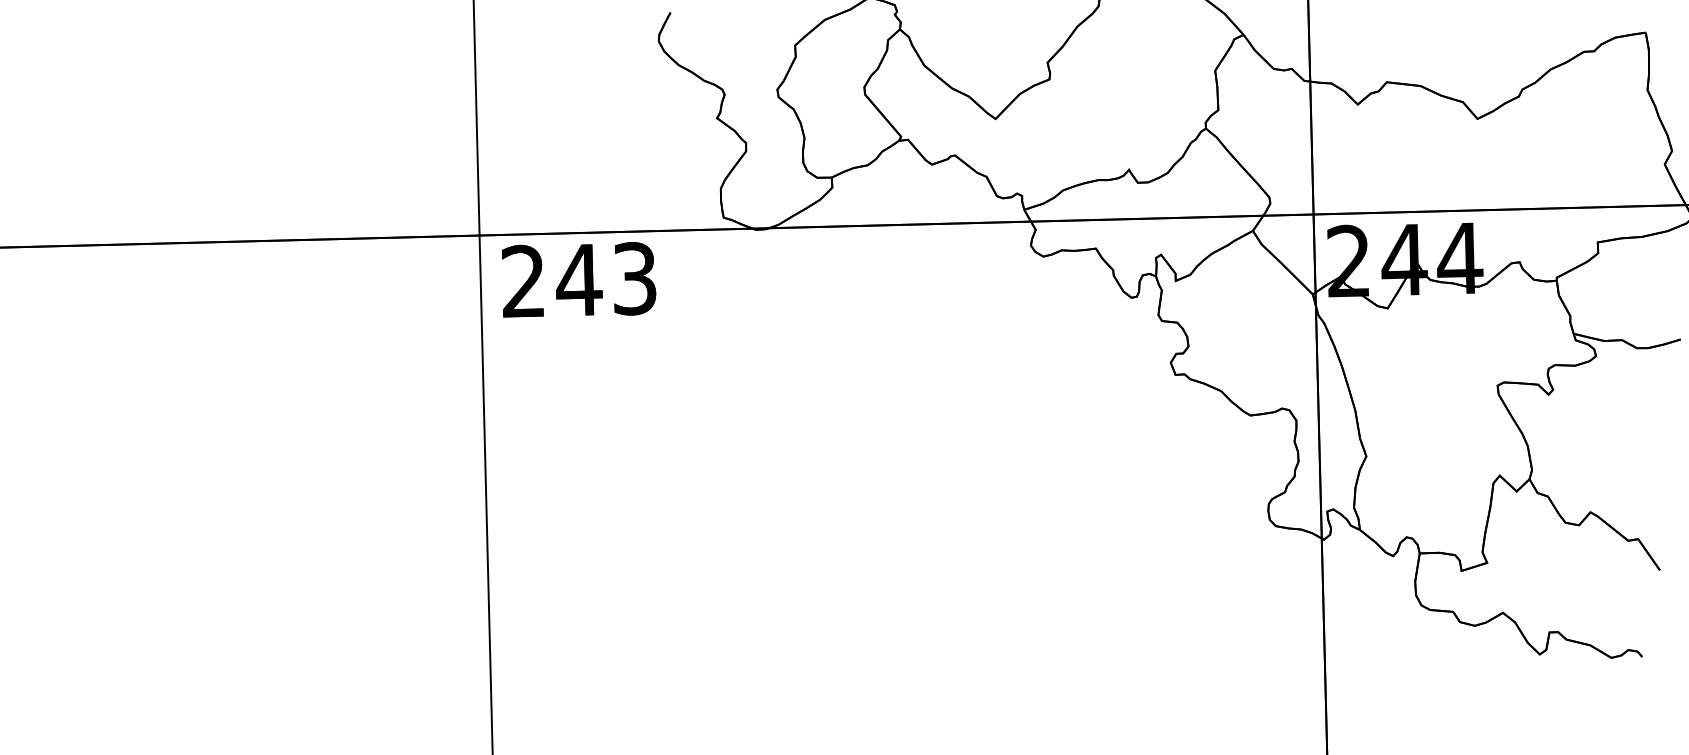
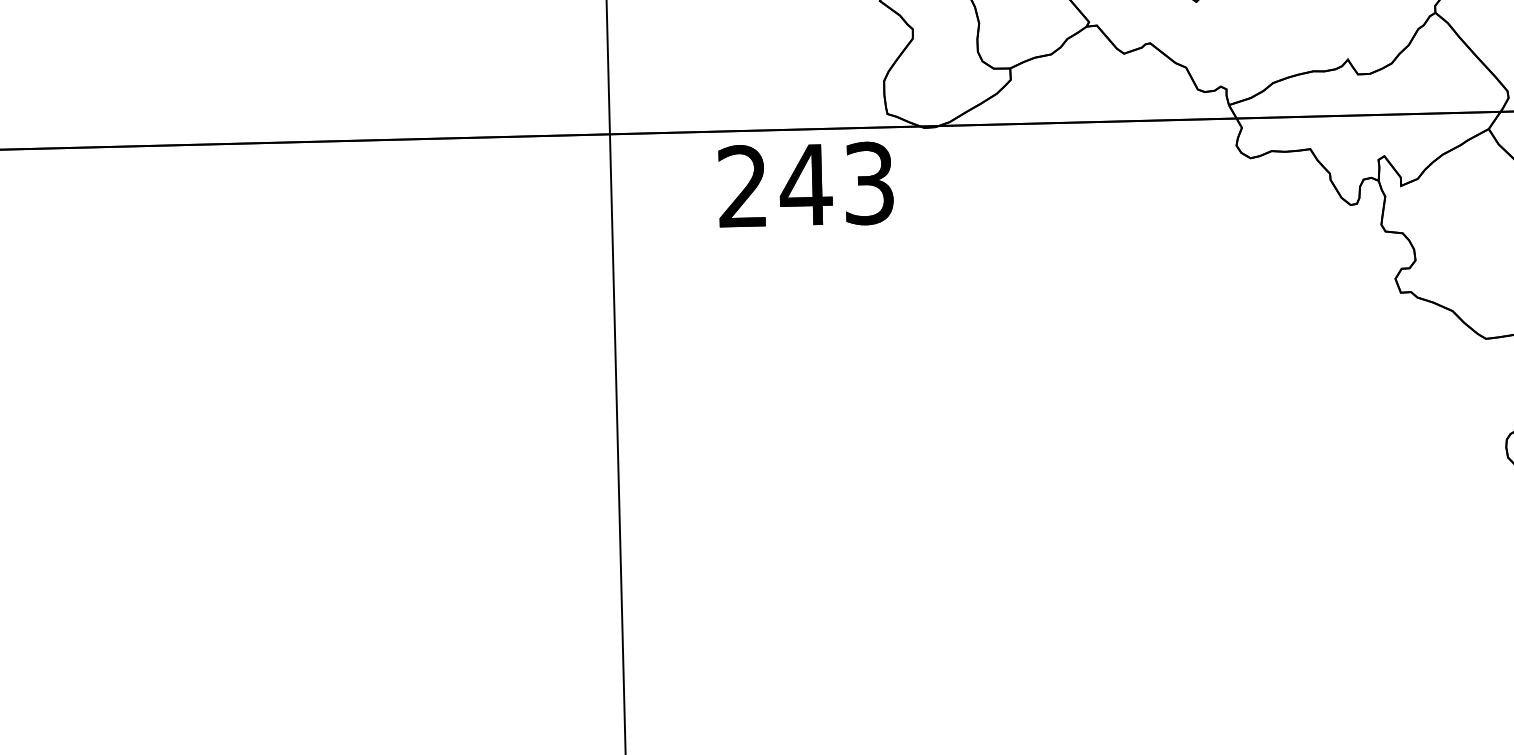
text: (579, 279) -> (806, 184), moved

